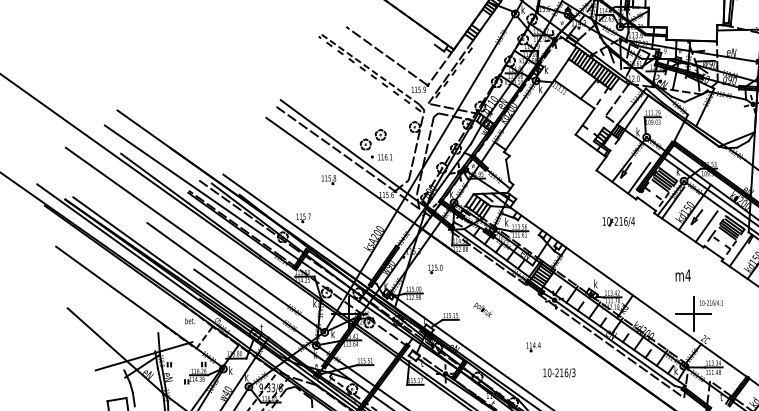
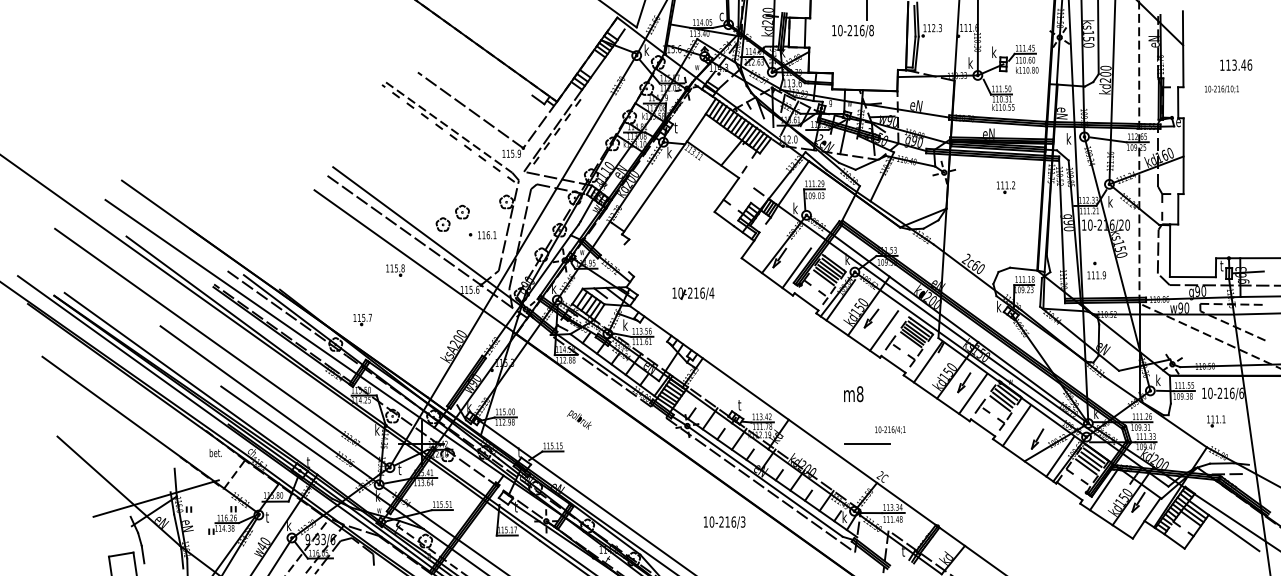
text: (546, 69) -> (676, 127), k -> t
line: (617, 99) -> (768, 166), removed
part: (381, 157) -> (482, 235), moved
line: (507, 170) -> (626, 258), removed
part: (618, 221) -> (693, 293), moved
line: (299, 229) -> (357, 334), removed
part: (435, 269) -> (533, 386), removed
text: (687, 275) -> (859, 394), m4 -> m8
text: (595, 283) -> (740, 404), k -> t
text: (482, 309) -> (579, 419), moved
line: (693, 313) -> (867, 443), removed
text: (332, 333) -> (400, 469), k -> t
part: (533, 346) -> (659, 486), removed
text: (230, 370) -> (267, 516), k -> t
text: (559, 373) -> (724, 522), moved

